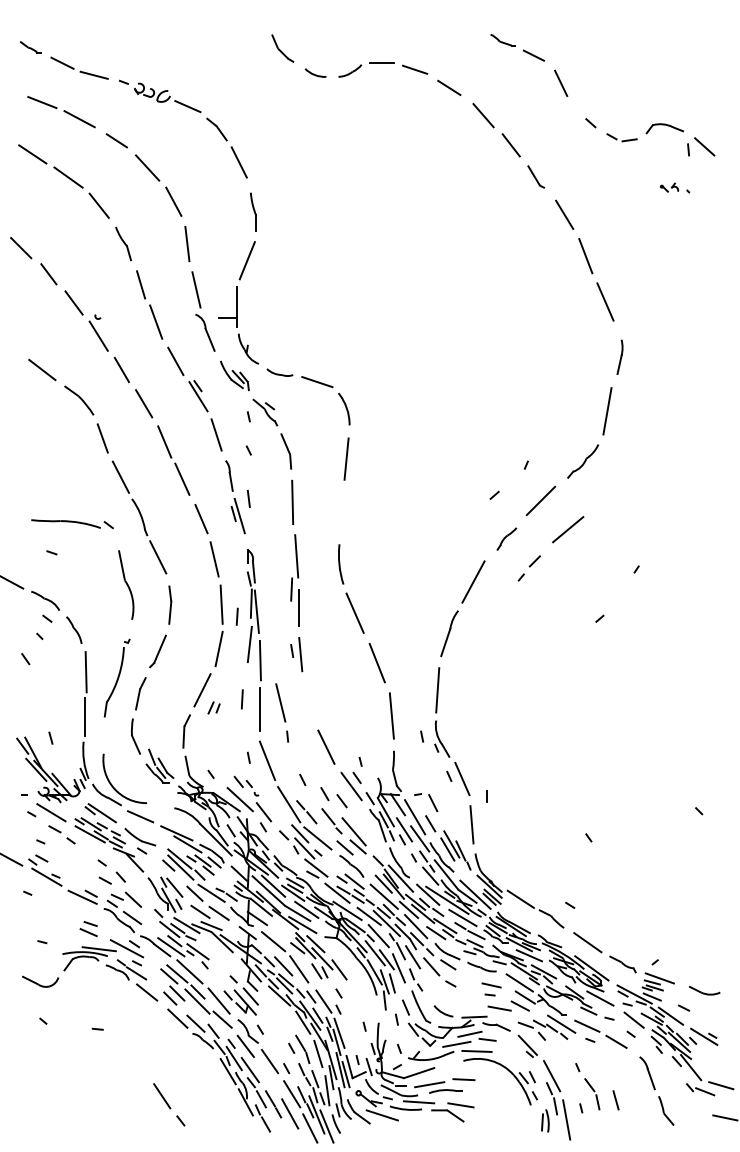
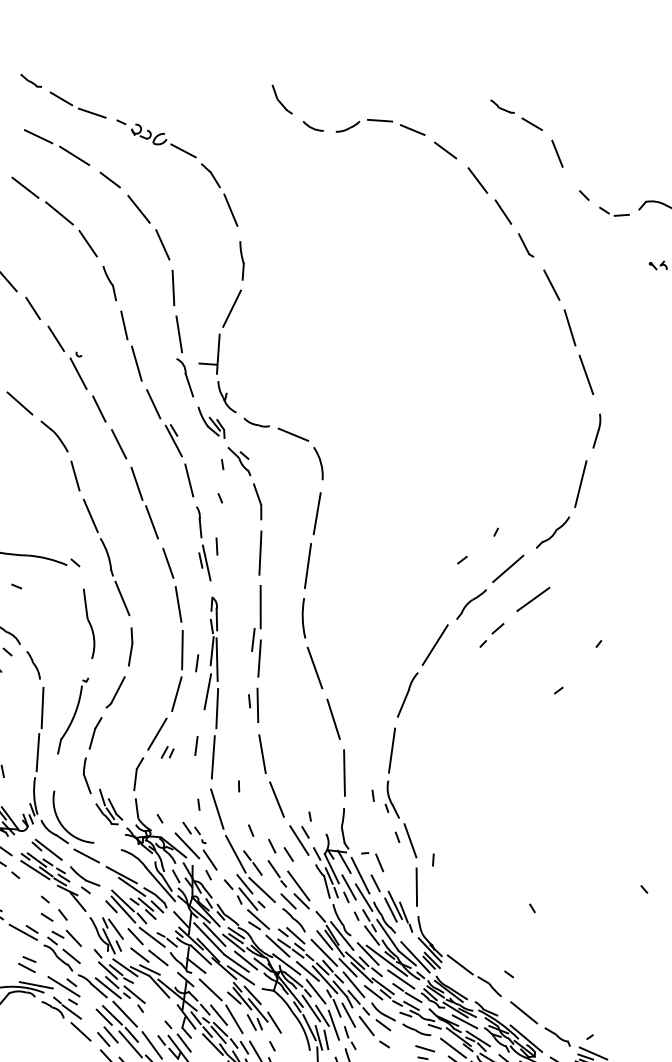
line: (340, 511) -> (307, 565), added
part: (506, 538) -> (471, 603), size x1.43
line: (280, 702) -> (262, 753), moved

